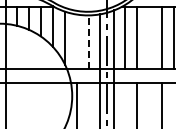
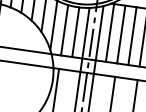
line: (149, 37) -> (132, 35), added
line: (77, 41) -> (64, 30), added
line: (89, 42) -> (76, 32), dashed -> solid

